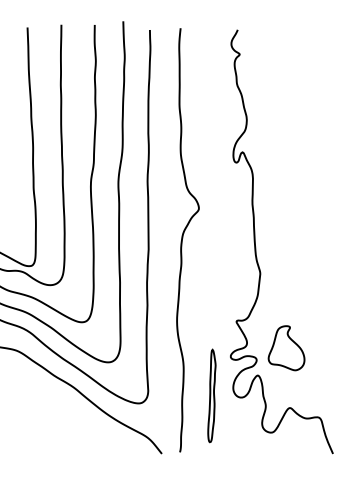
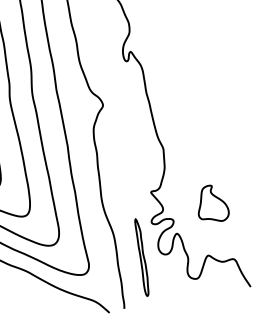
part: (286, 348) -> (212, 204), moved

